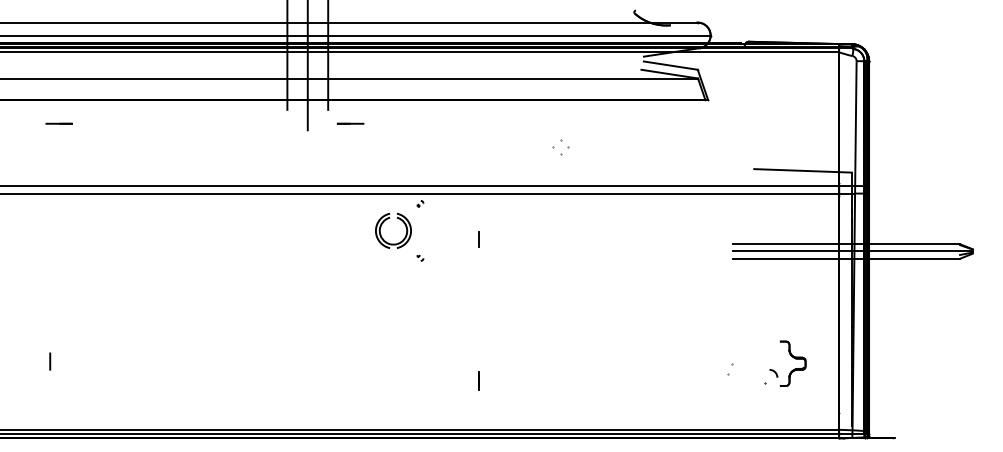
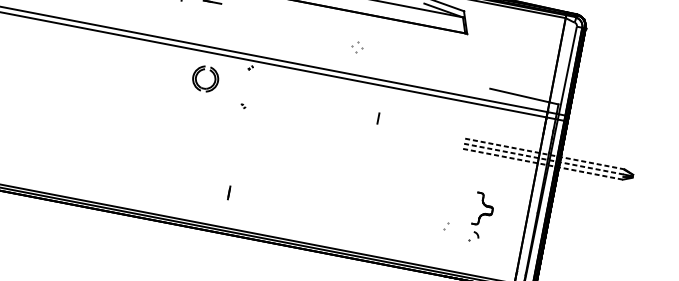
part: (384, 222) -> (200, 71), moved
line: (478, 239) -> (378, 118), moved
line: (846, 244) -> (544, 154), solid -> dashed
line: (846, 251) -> (543, 159), solid -> dashed
line: (846, 258) -> (543, 164), solid -> dashed
part: (792, 363) -> (483, 209), moved
line: (478, 380) -> (229, 192), moved

